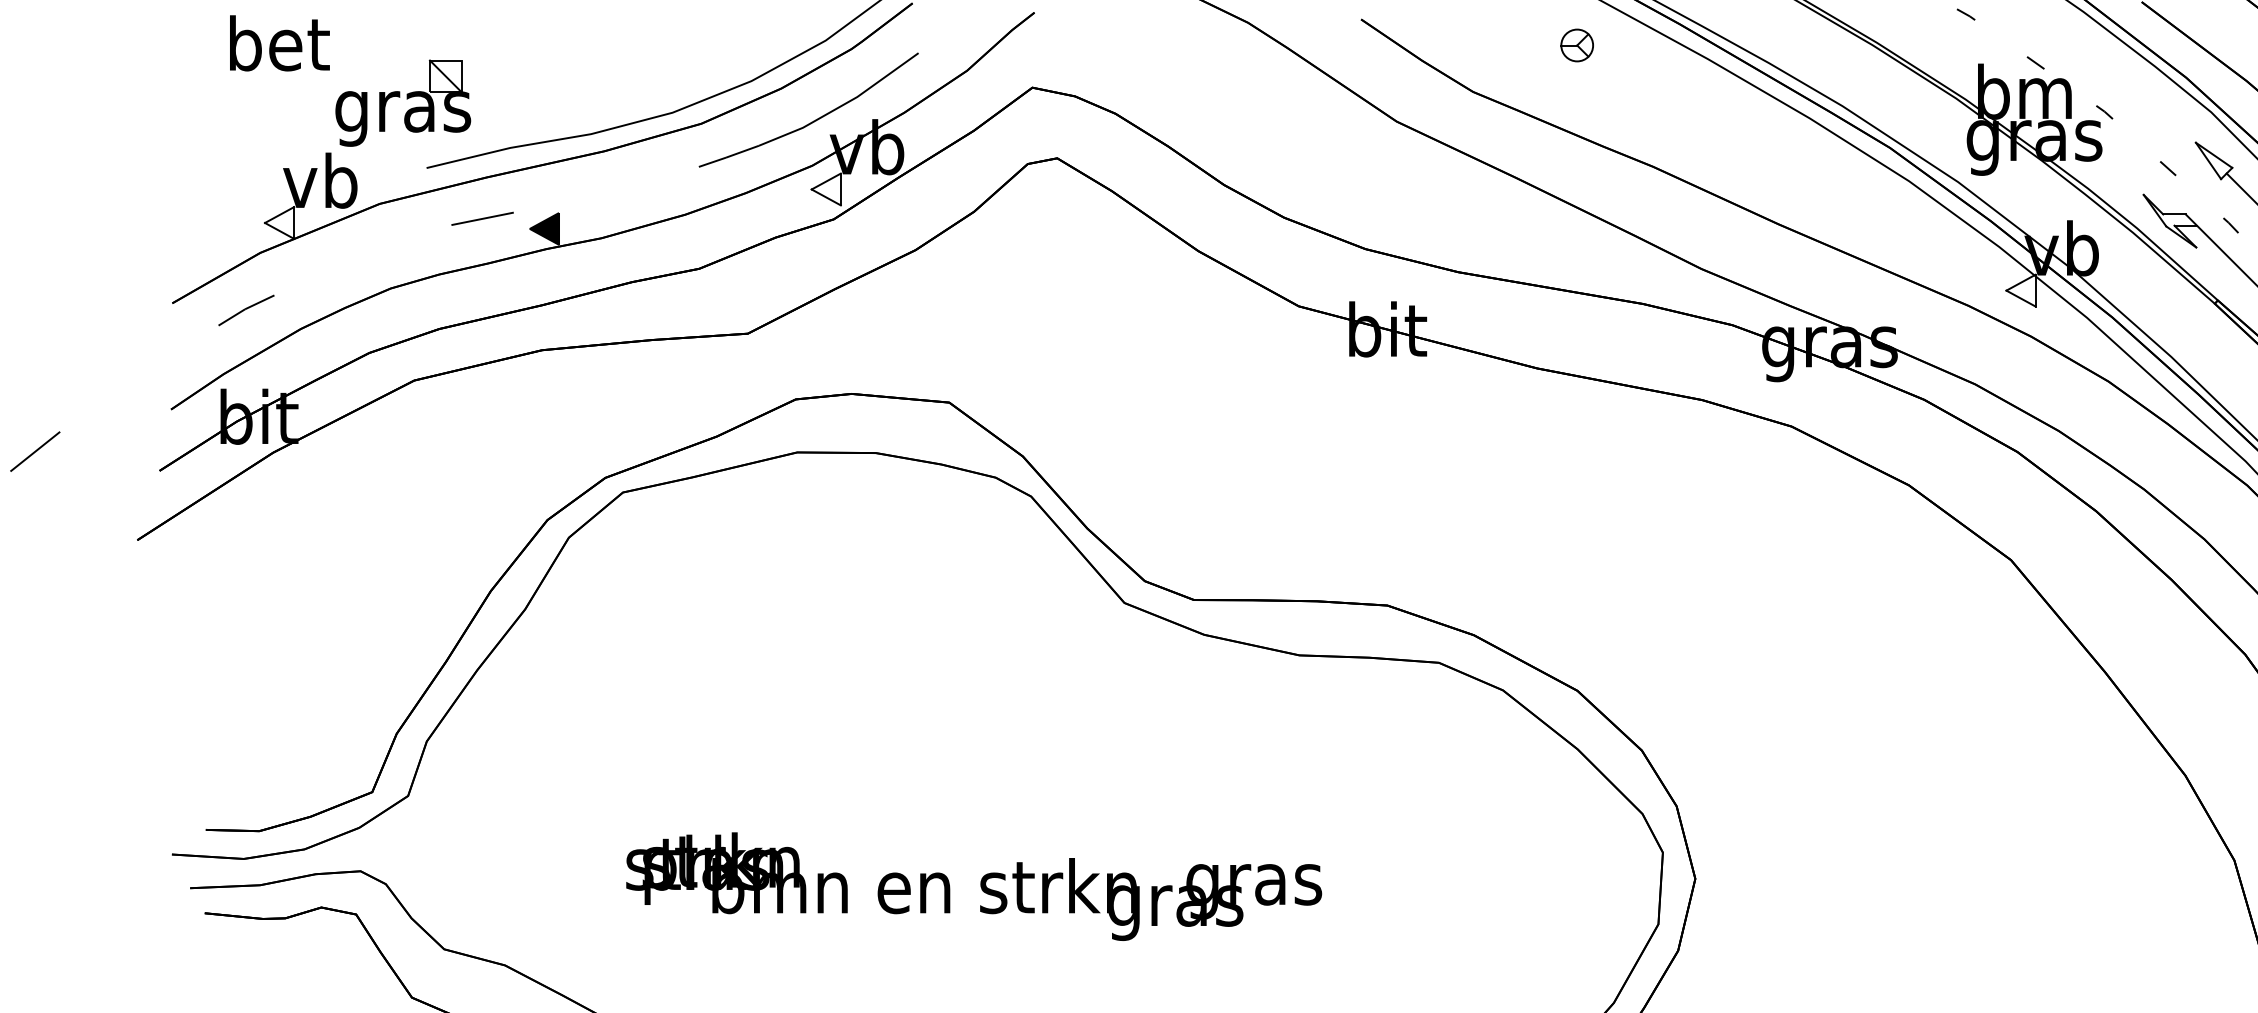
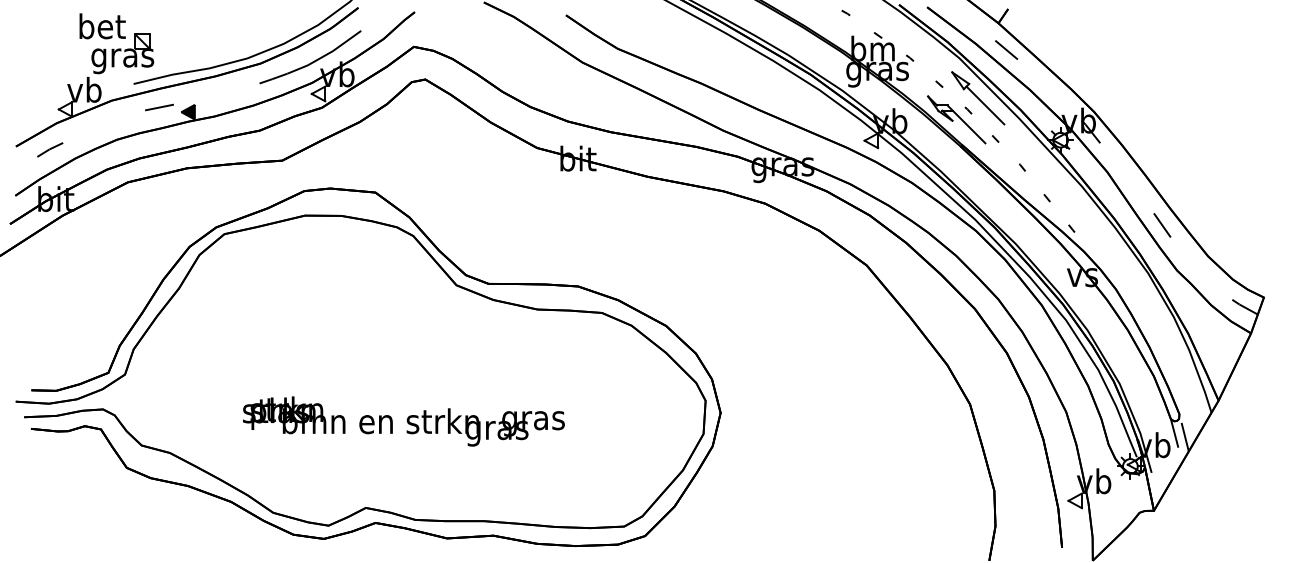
text: (279, 43) -> (102, 26), moved
part: (1576, 45) -> (665, 27), removed
text: (973, 886) -> (403, 421), moved

